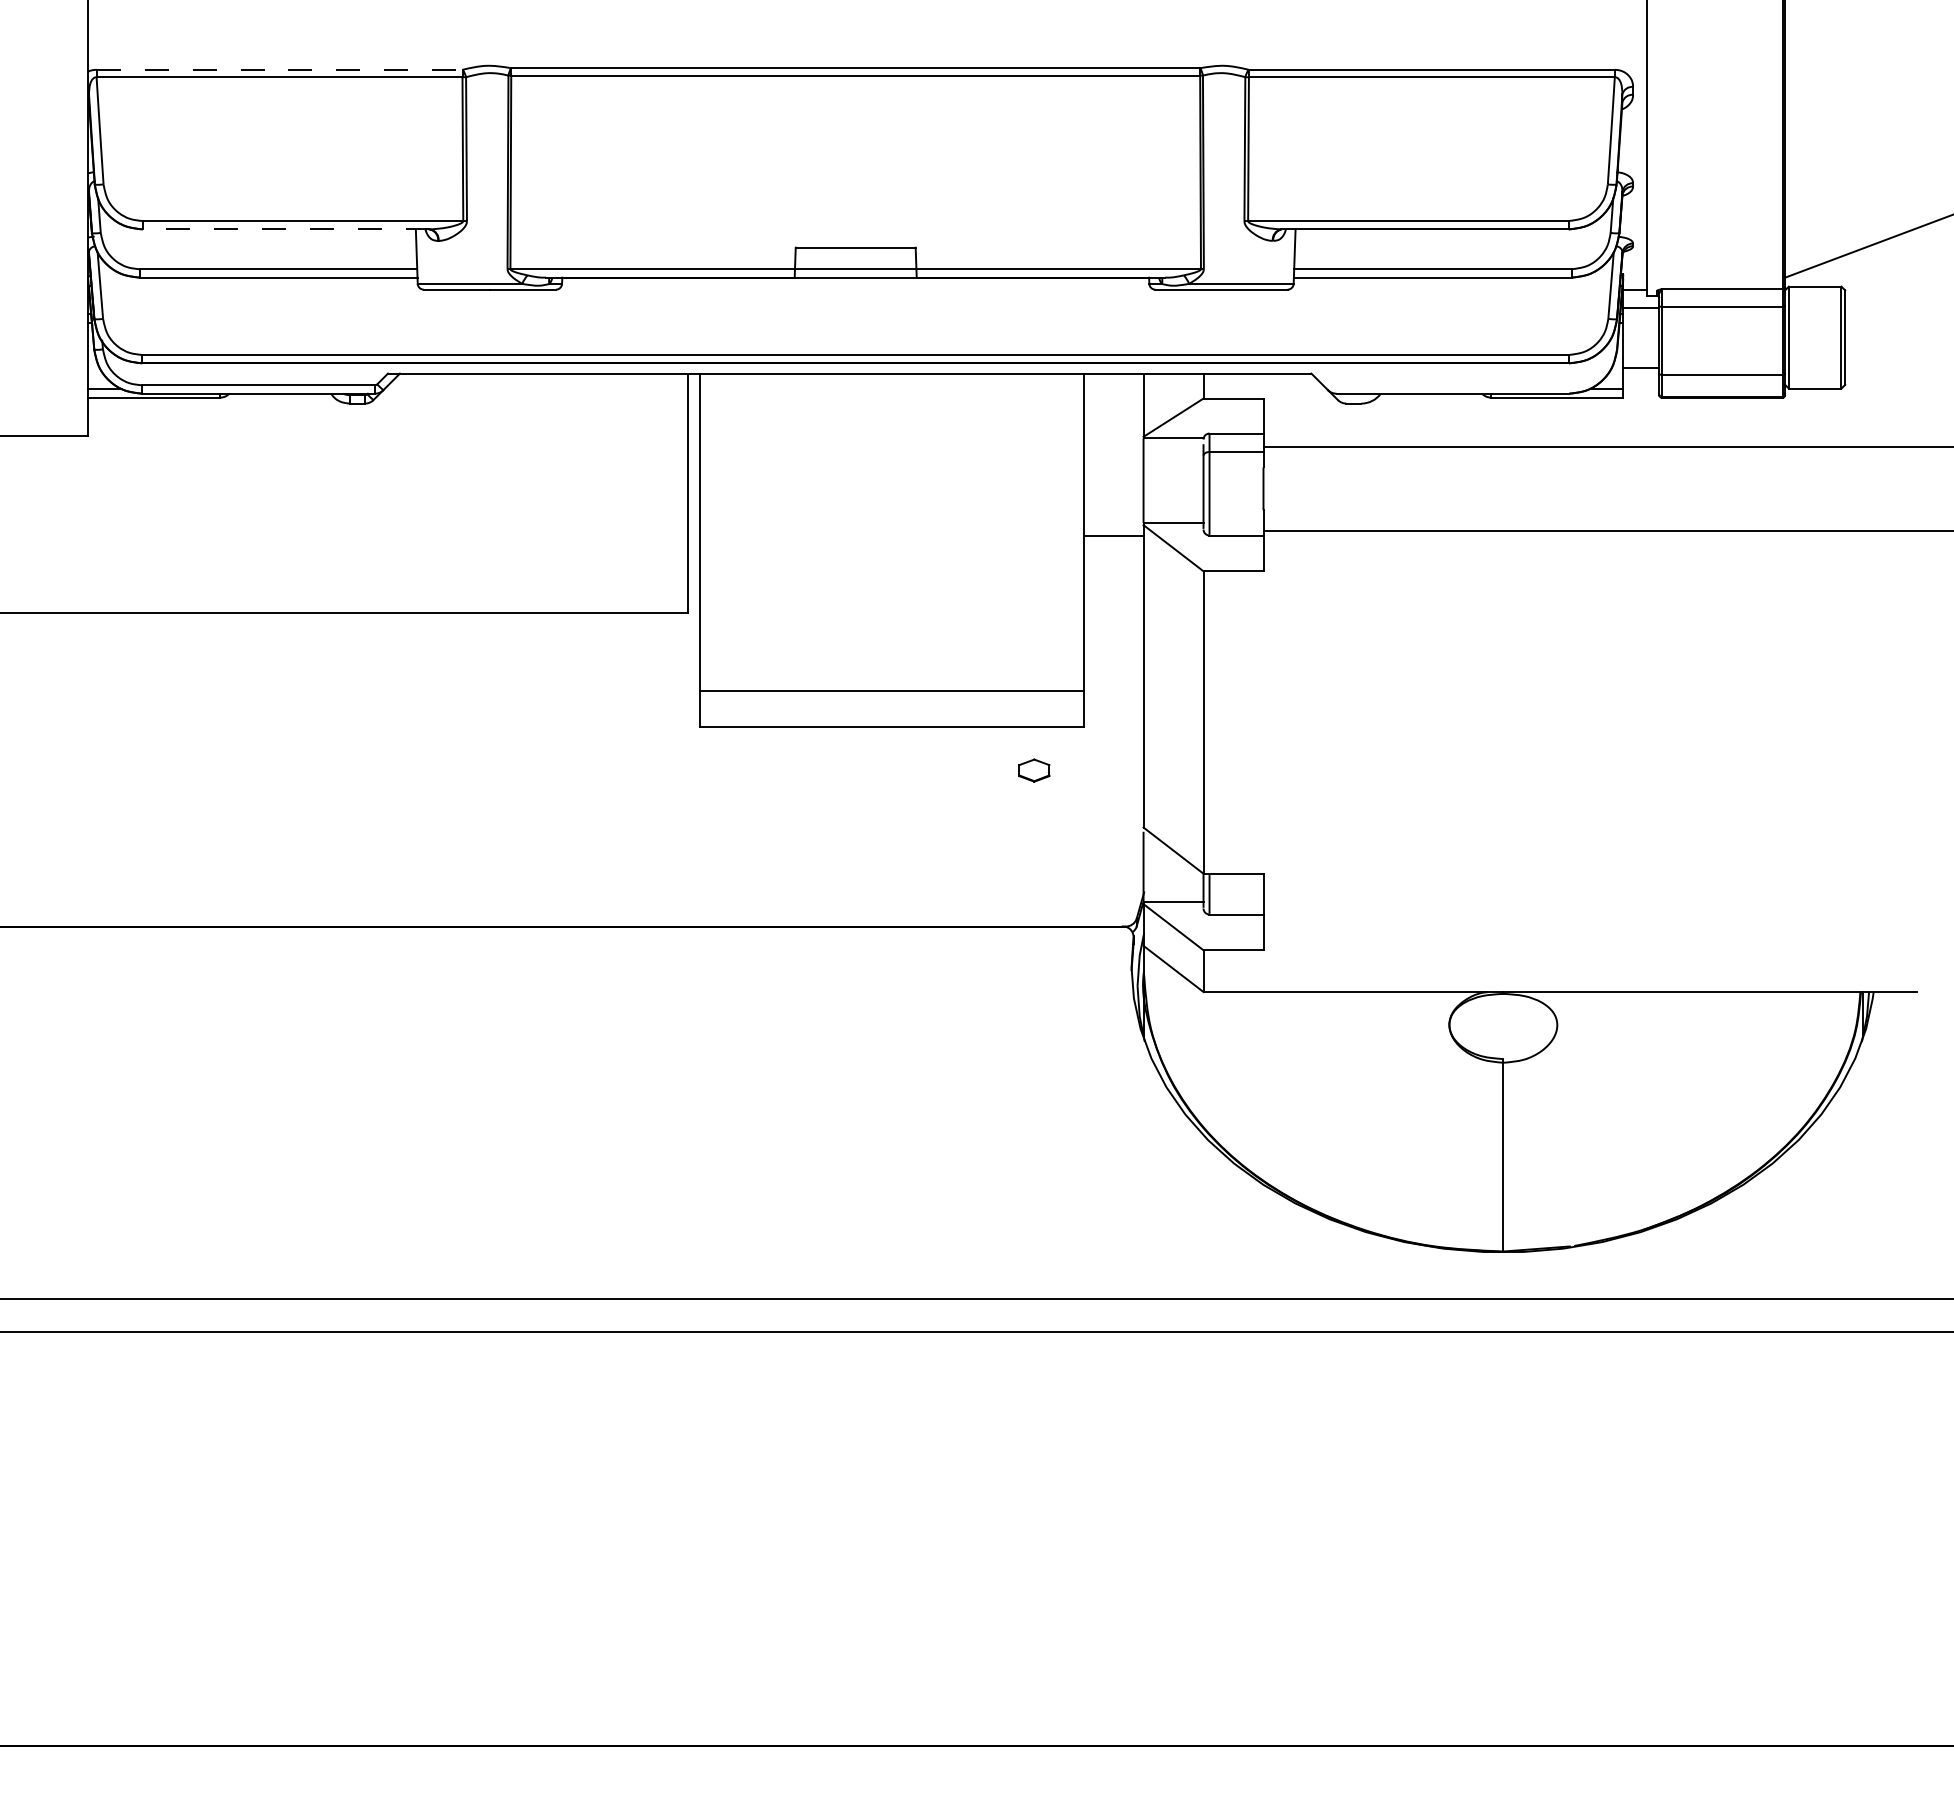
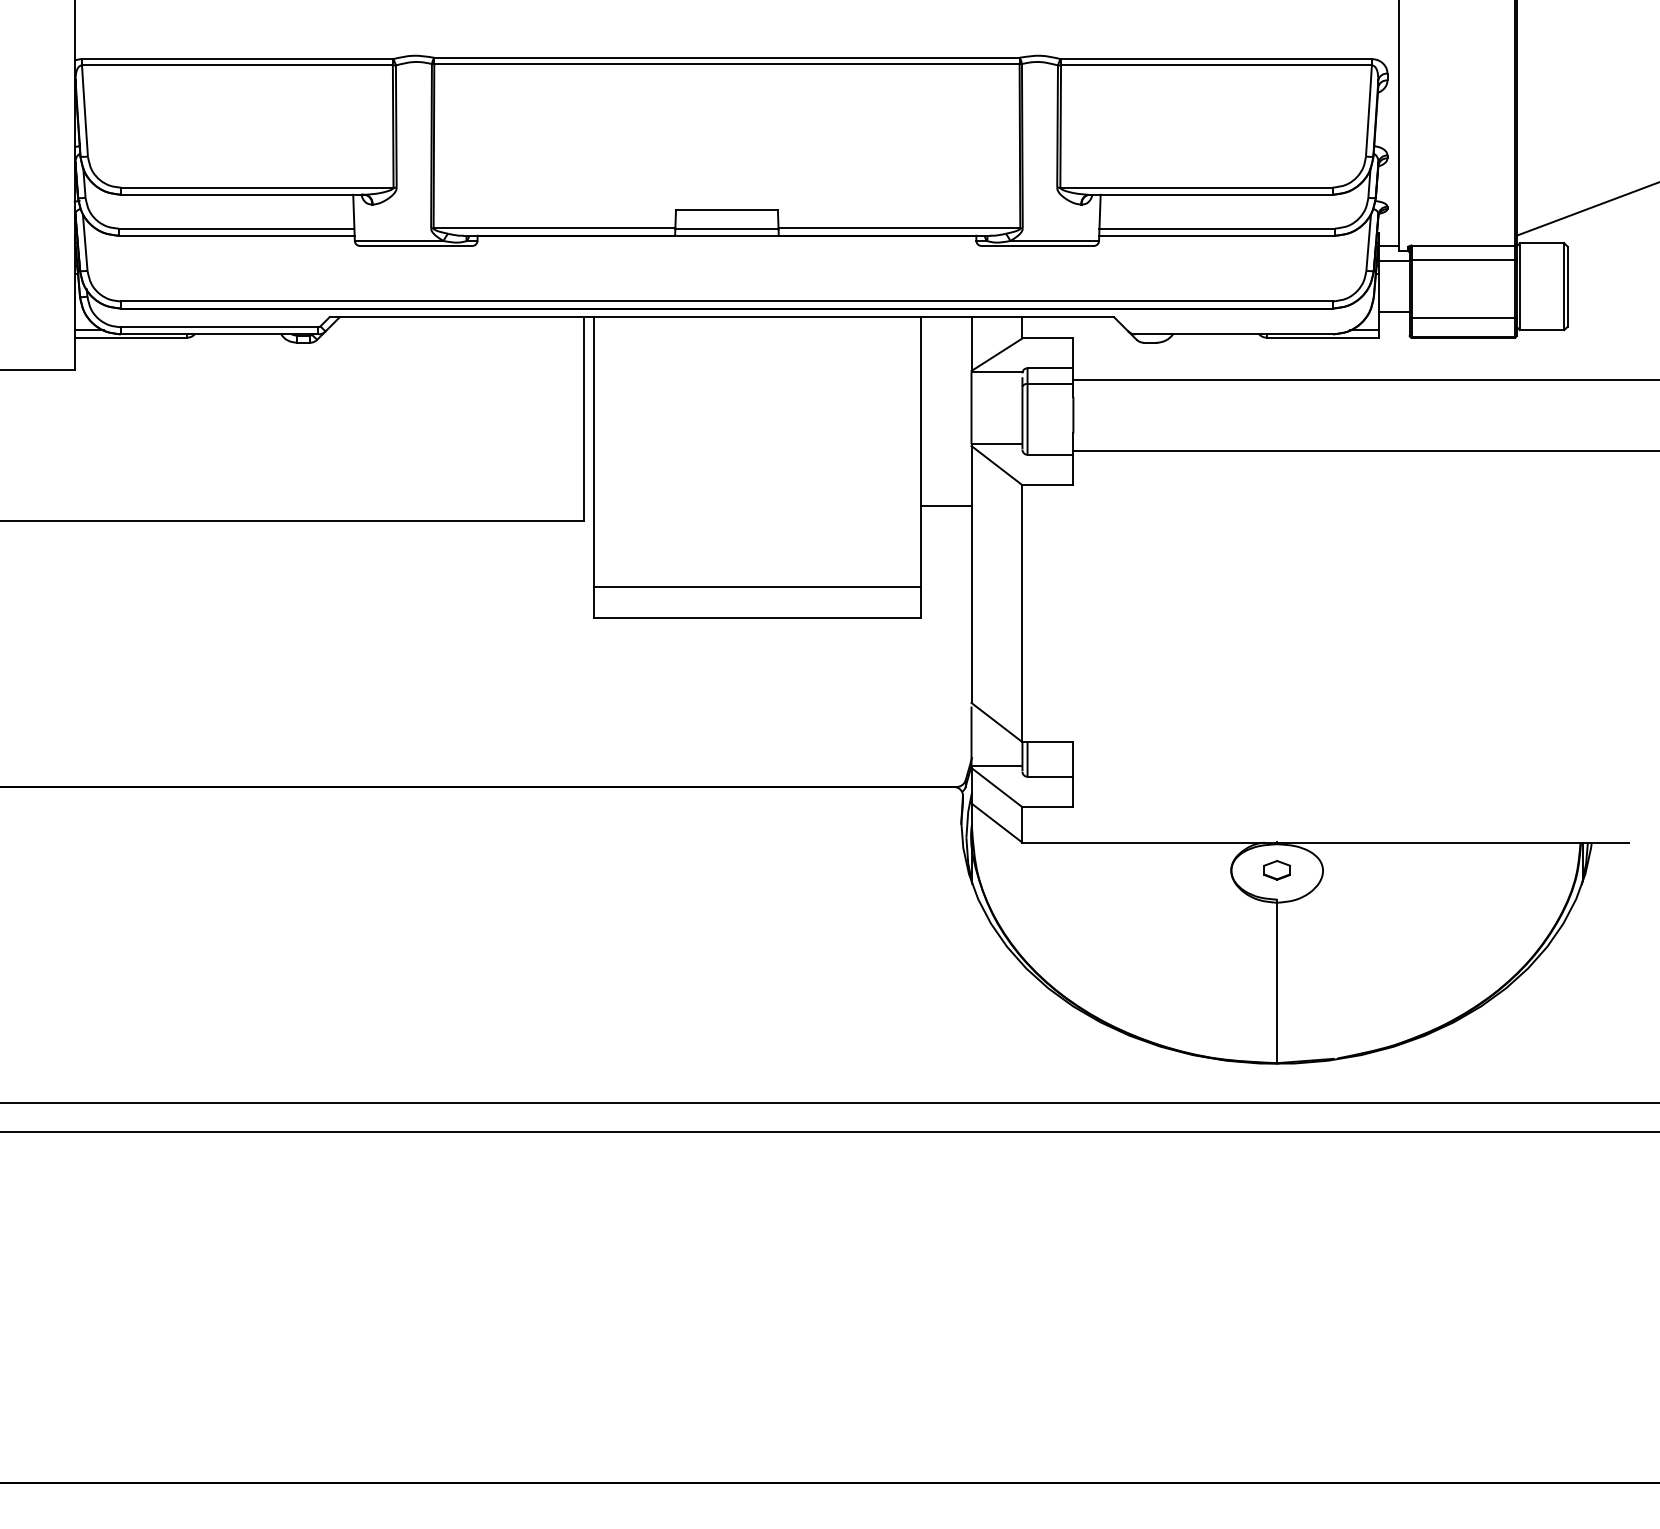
line: (279, 69) -> (237, 58), dashed -> solid
line: (286, 229) -> (243, 194), dashed -> solid
line: (1113, 536) -> (945, 505), moved
part: (1034, 770) -> (1277, 870), moved

